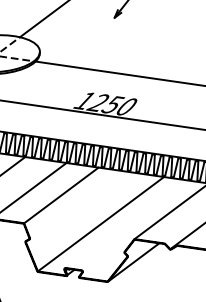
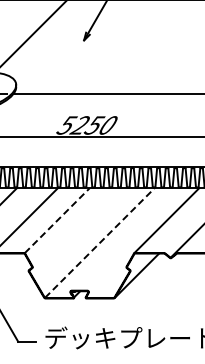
text: (84, 100) -> (66, 125), 1250 -> 5250
line: (61, 195) -> (57, 220), solid -> dashed
line: (101, 223) -> (100, 242), solid -> dashed

